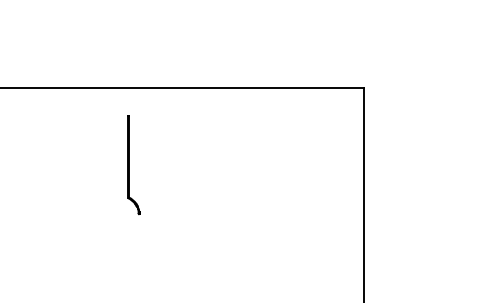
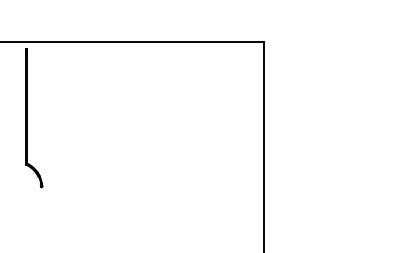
part: (133, 165) -> (33, 118), size x1.4

